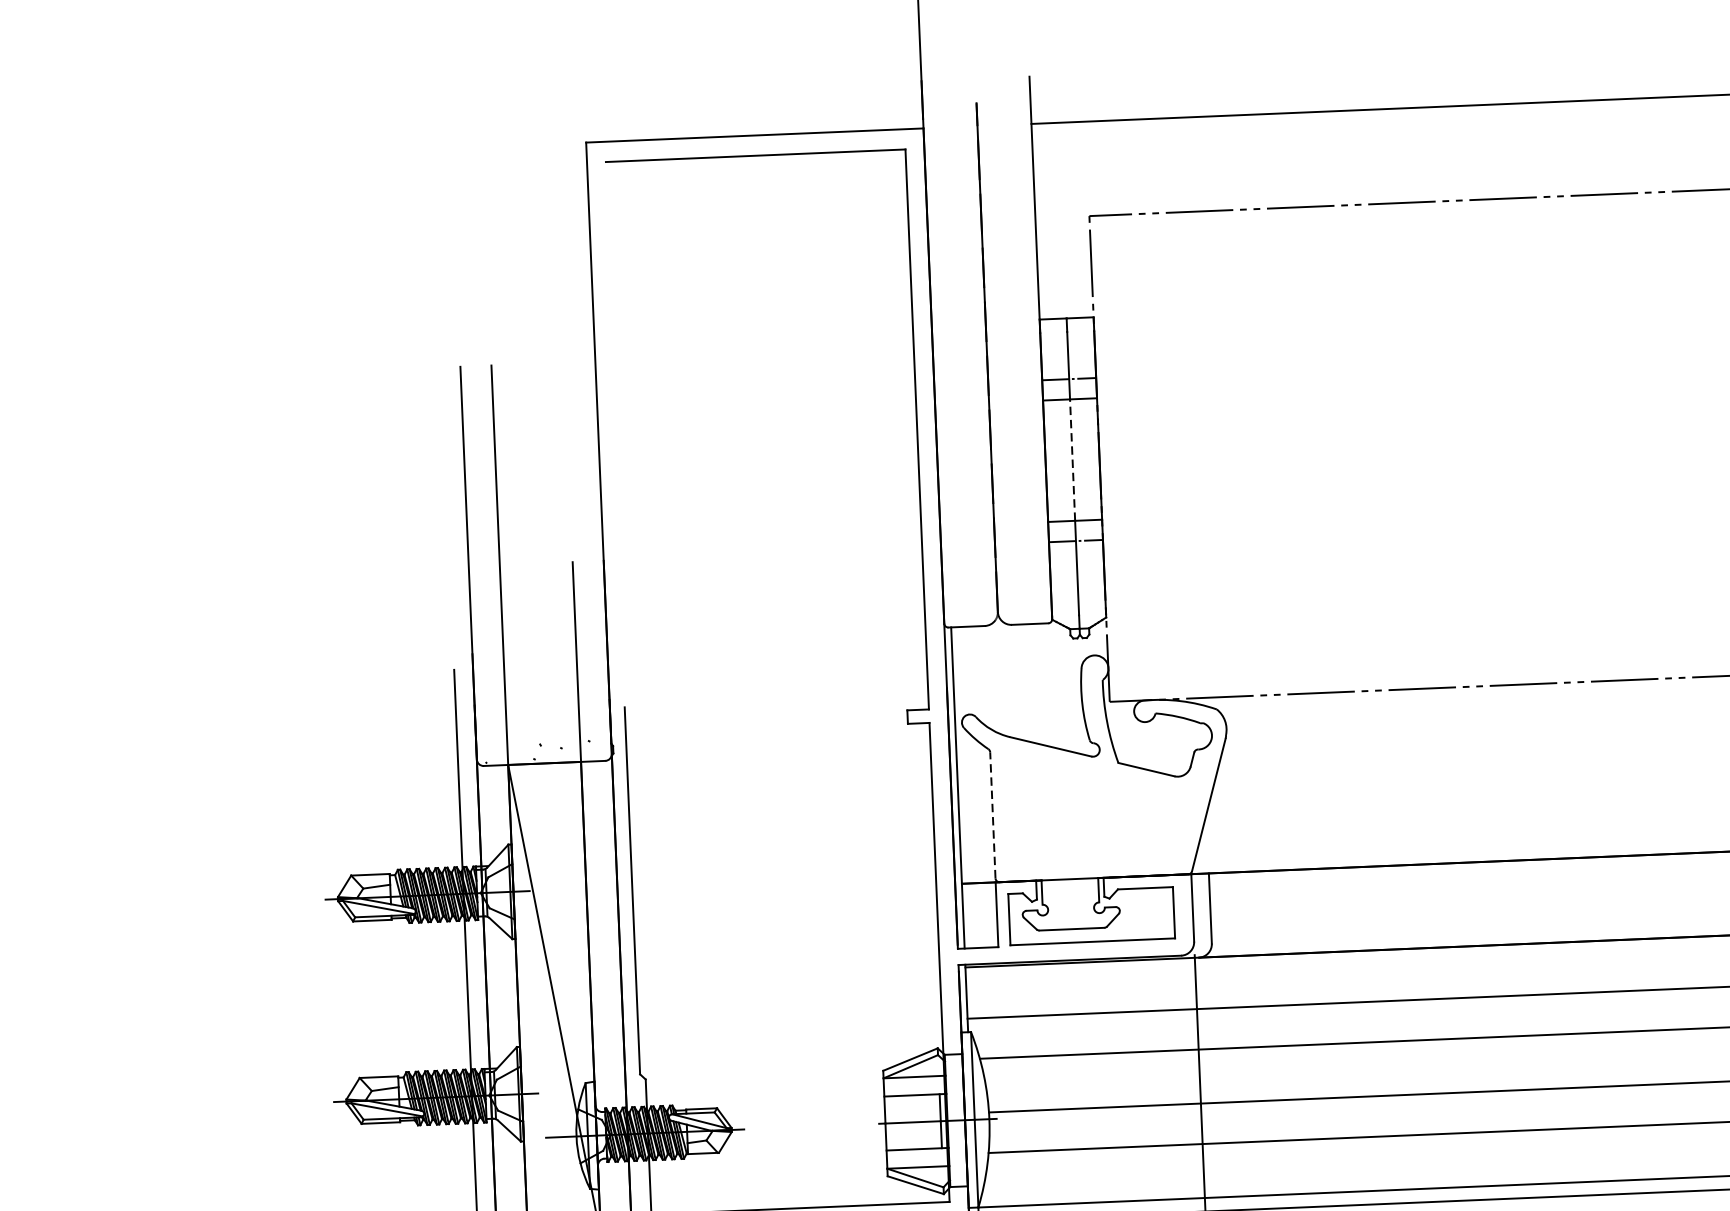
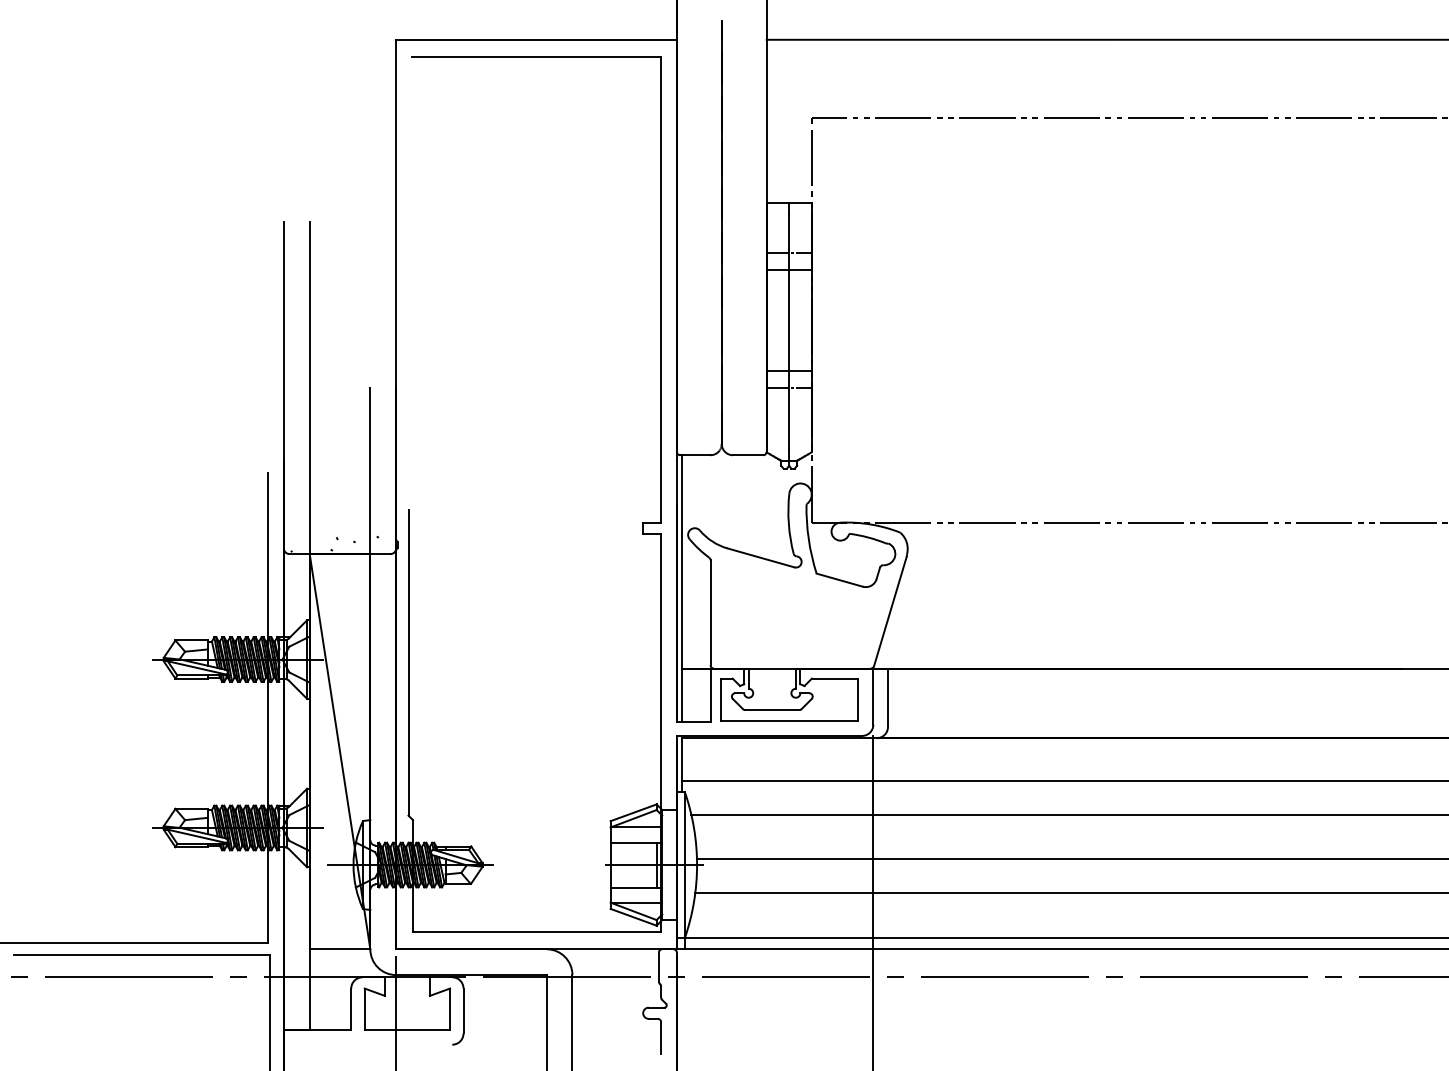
line: (1073, 460) -> (789, 320), dashed -> solid
line: (992, 815) -> (710, 612), dashed -> solid

